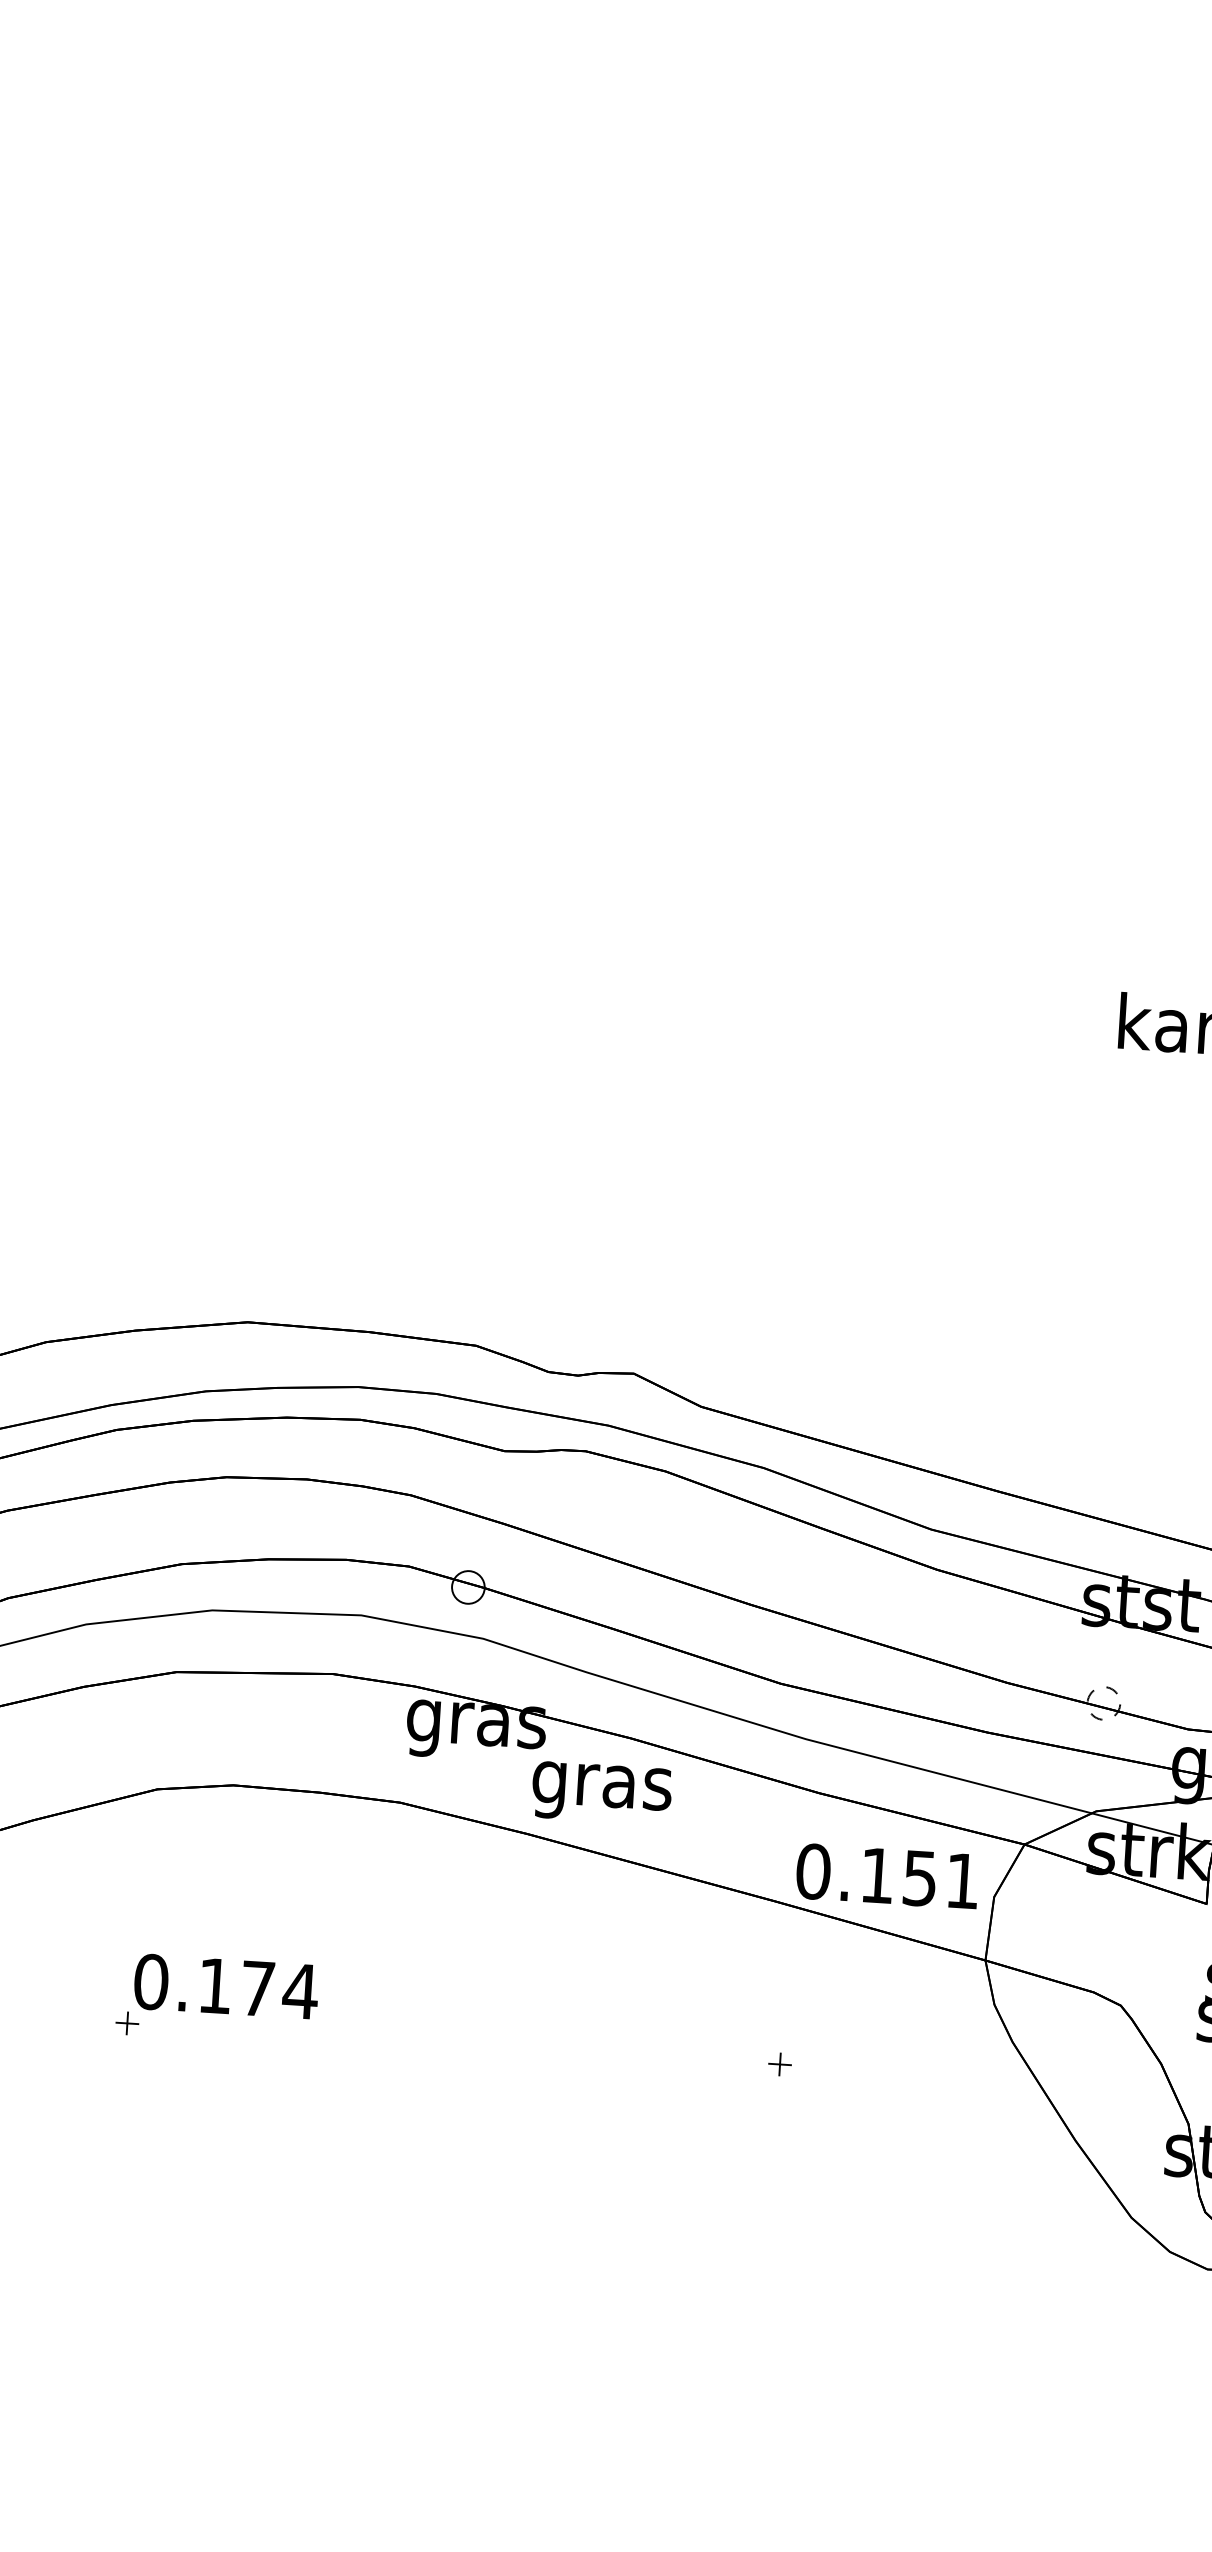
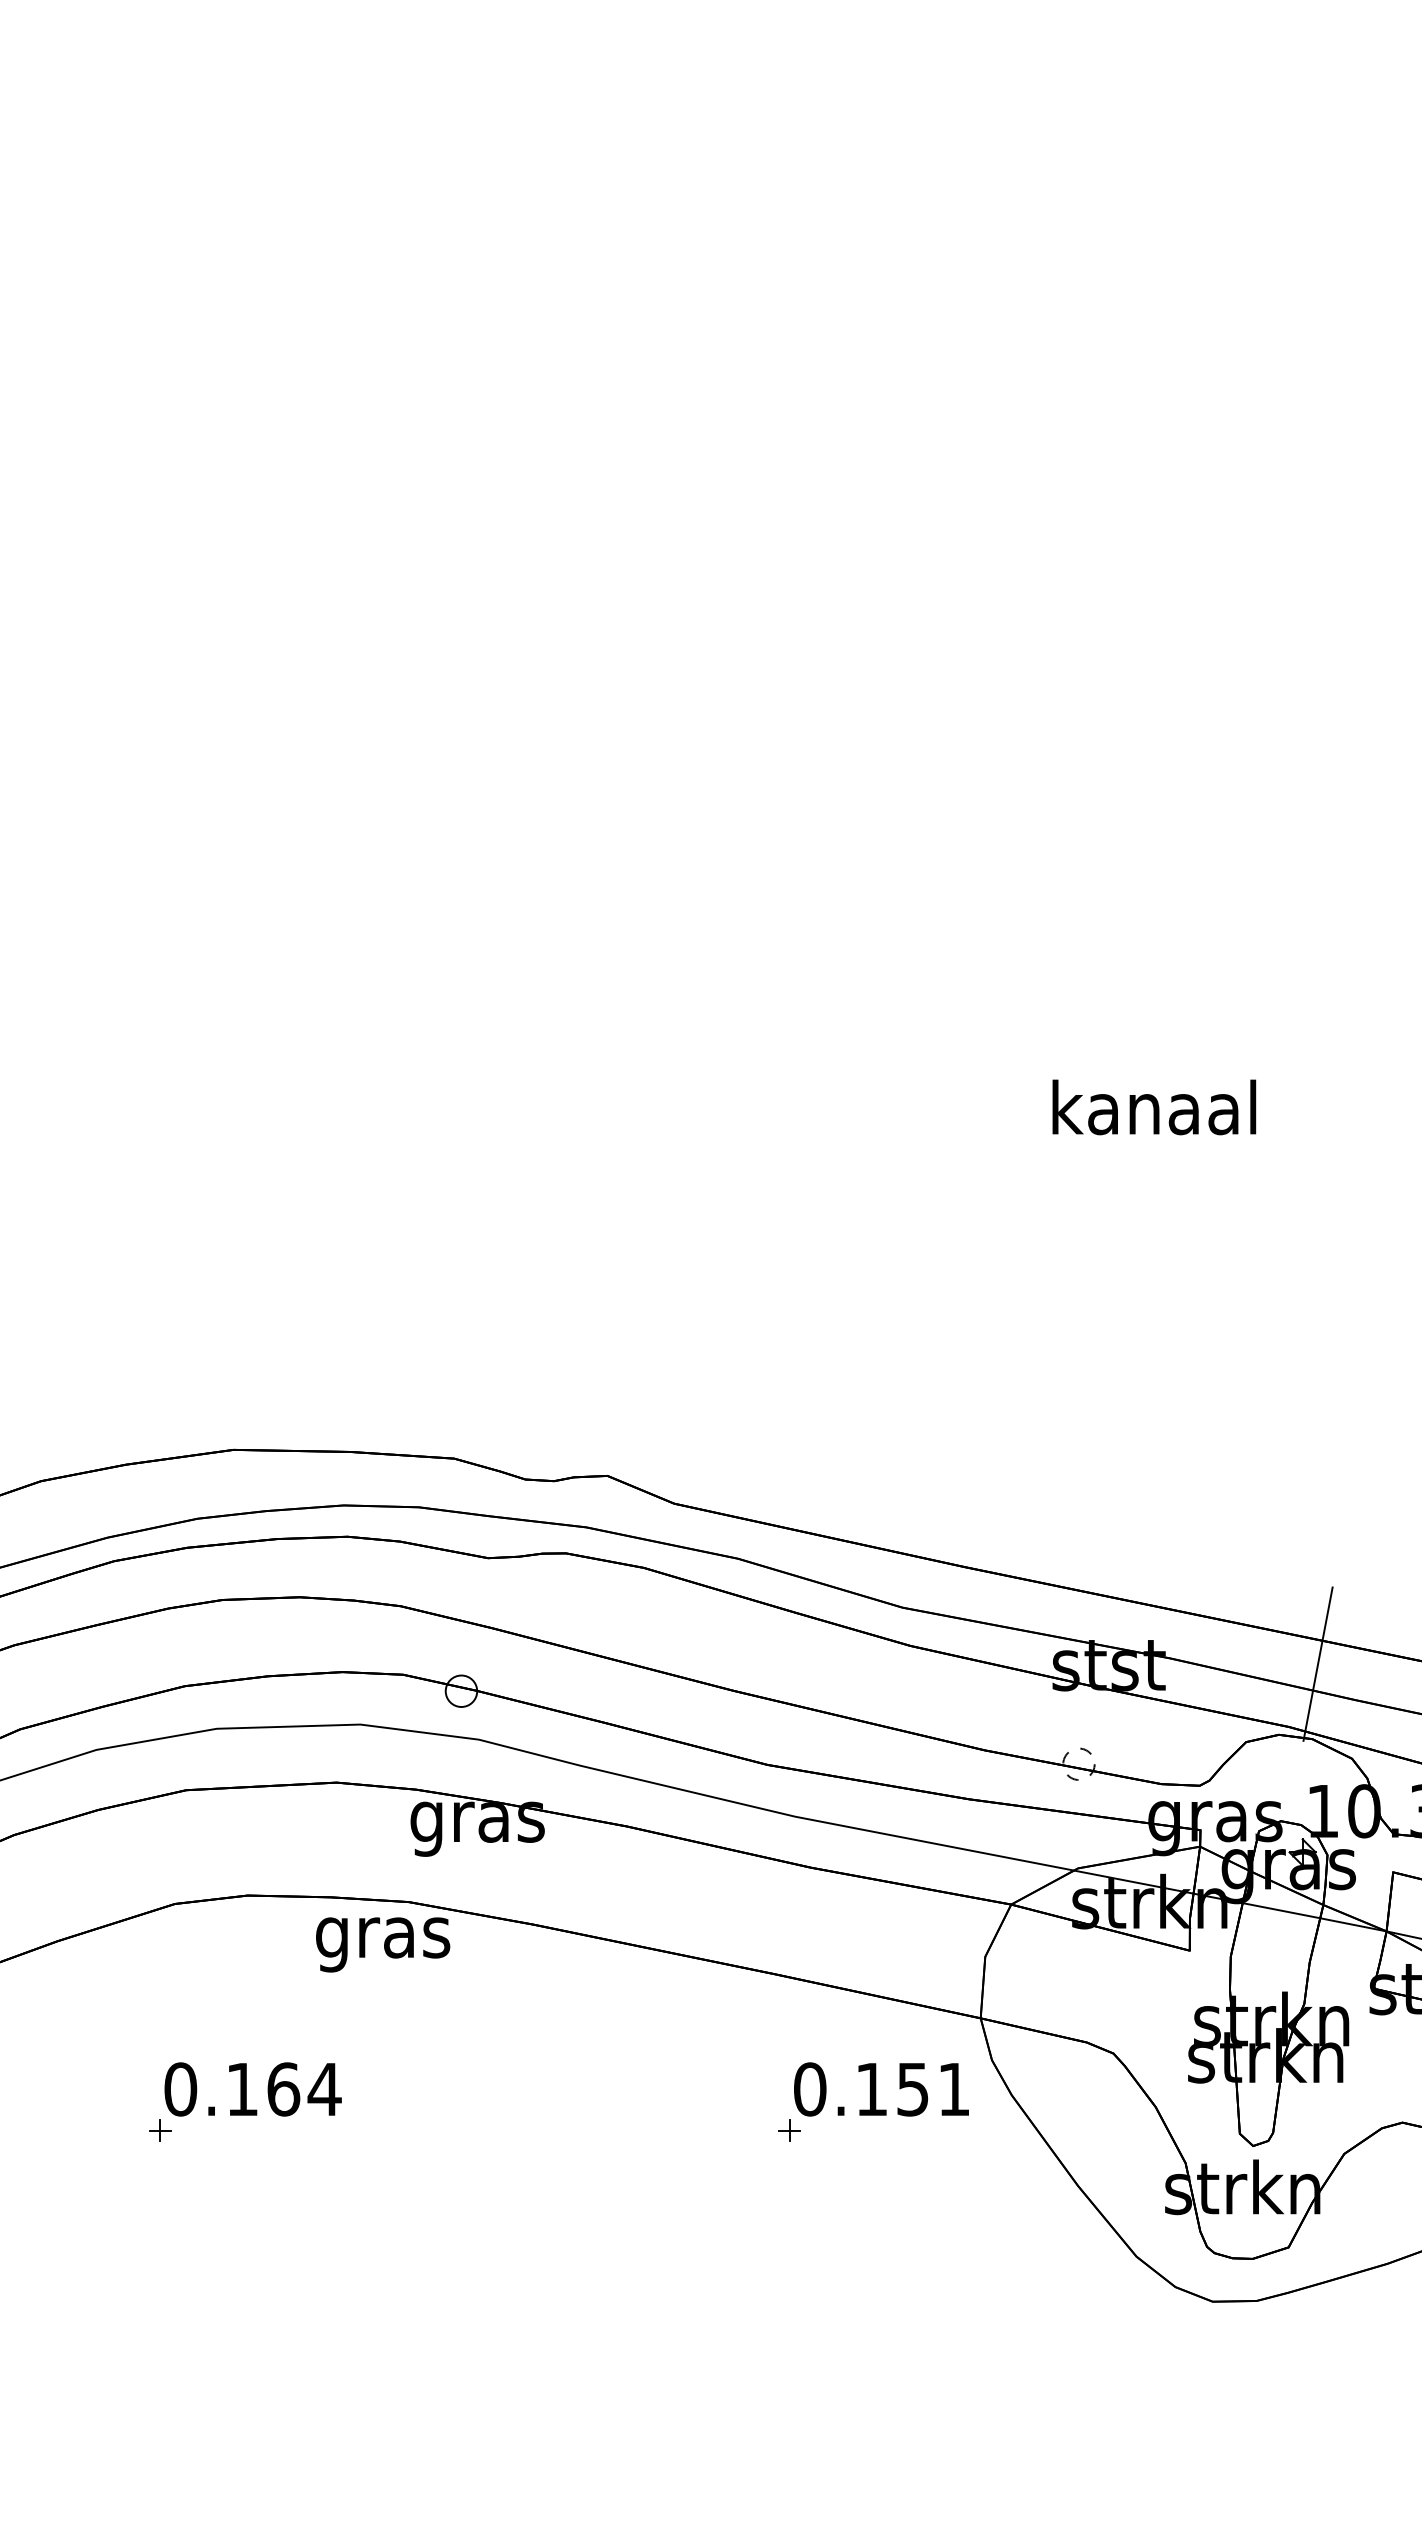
text: (602, 1792) -> (383, 1944), moved
text: (887, 1876) -> (881, 2089), moved
text: (257, 1988) -> (283, 2089), 0.174 -> 0.164

